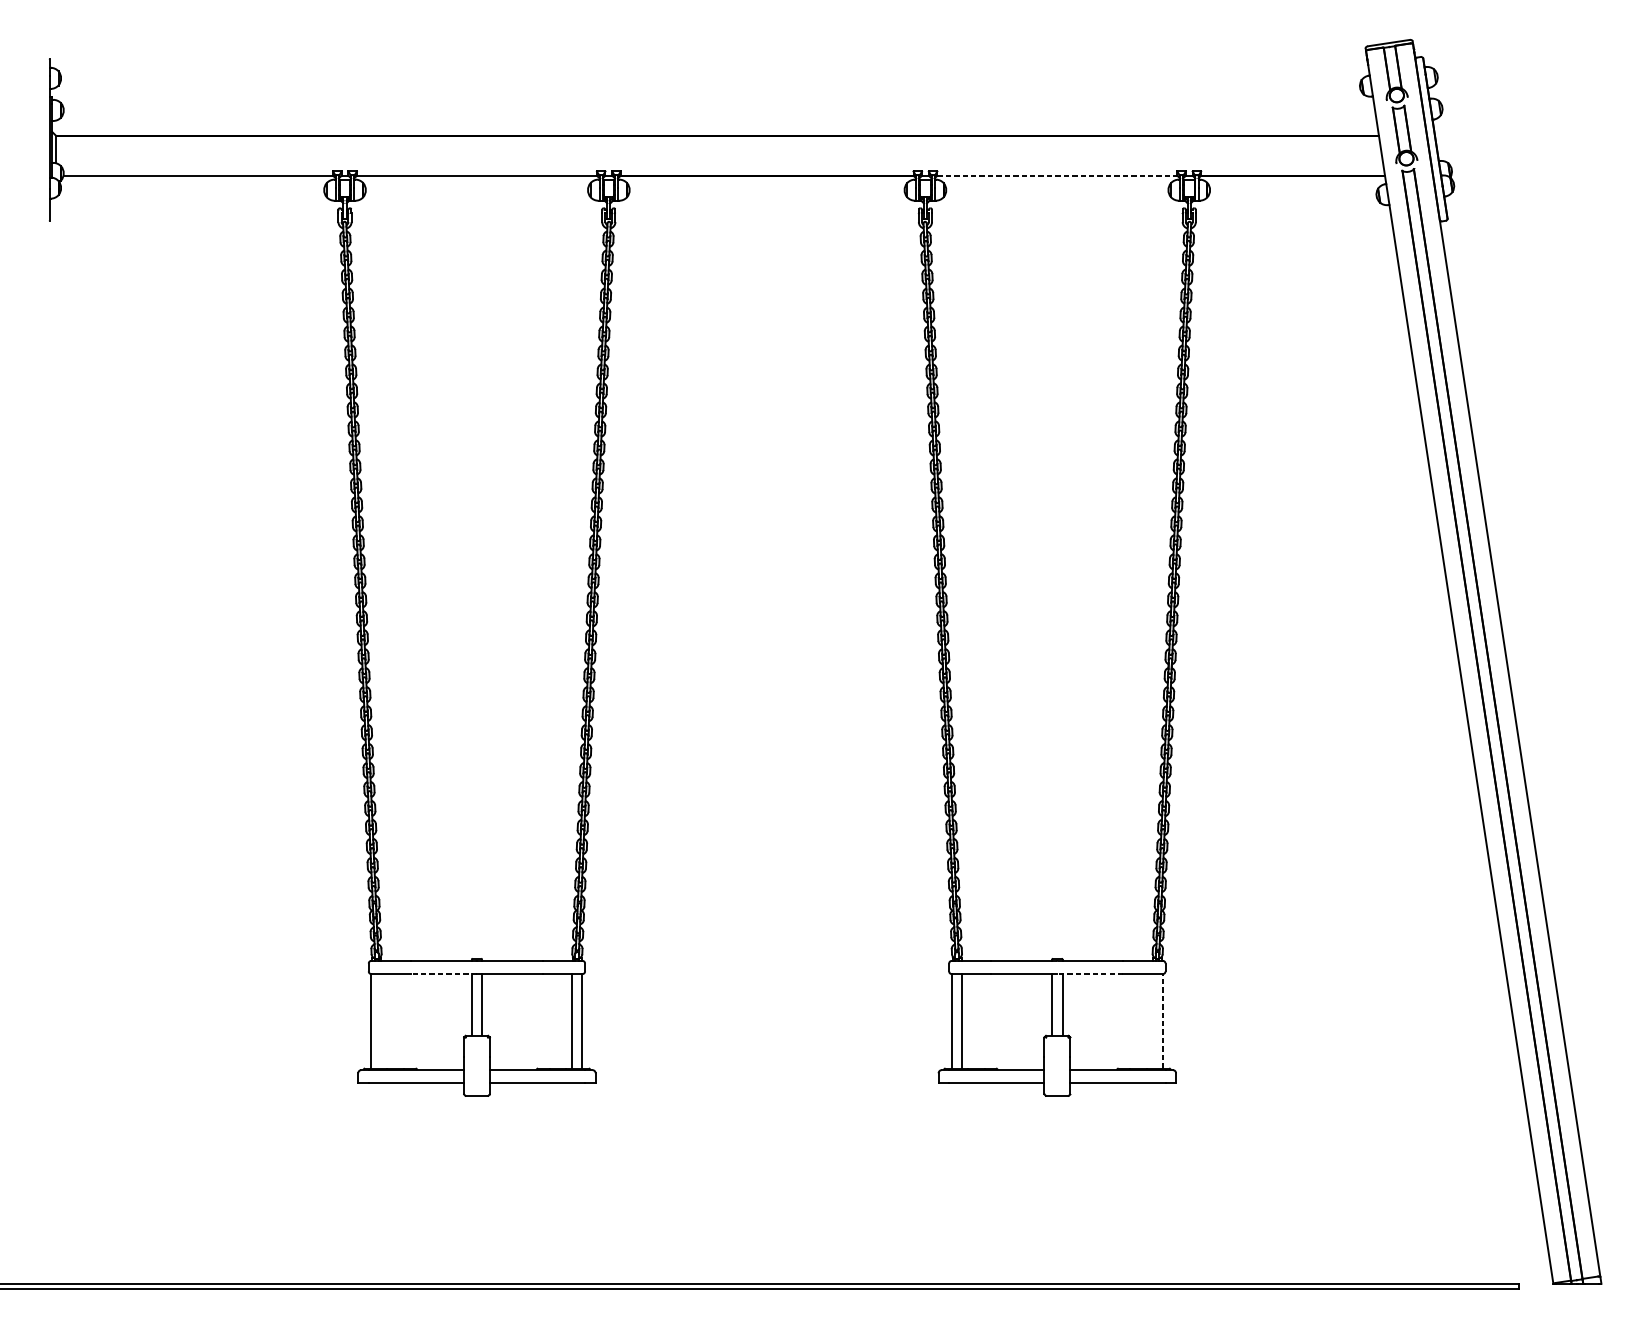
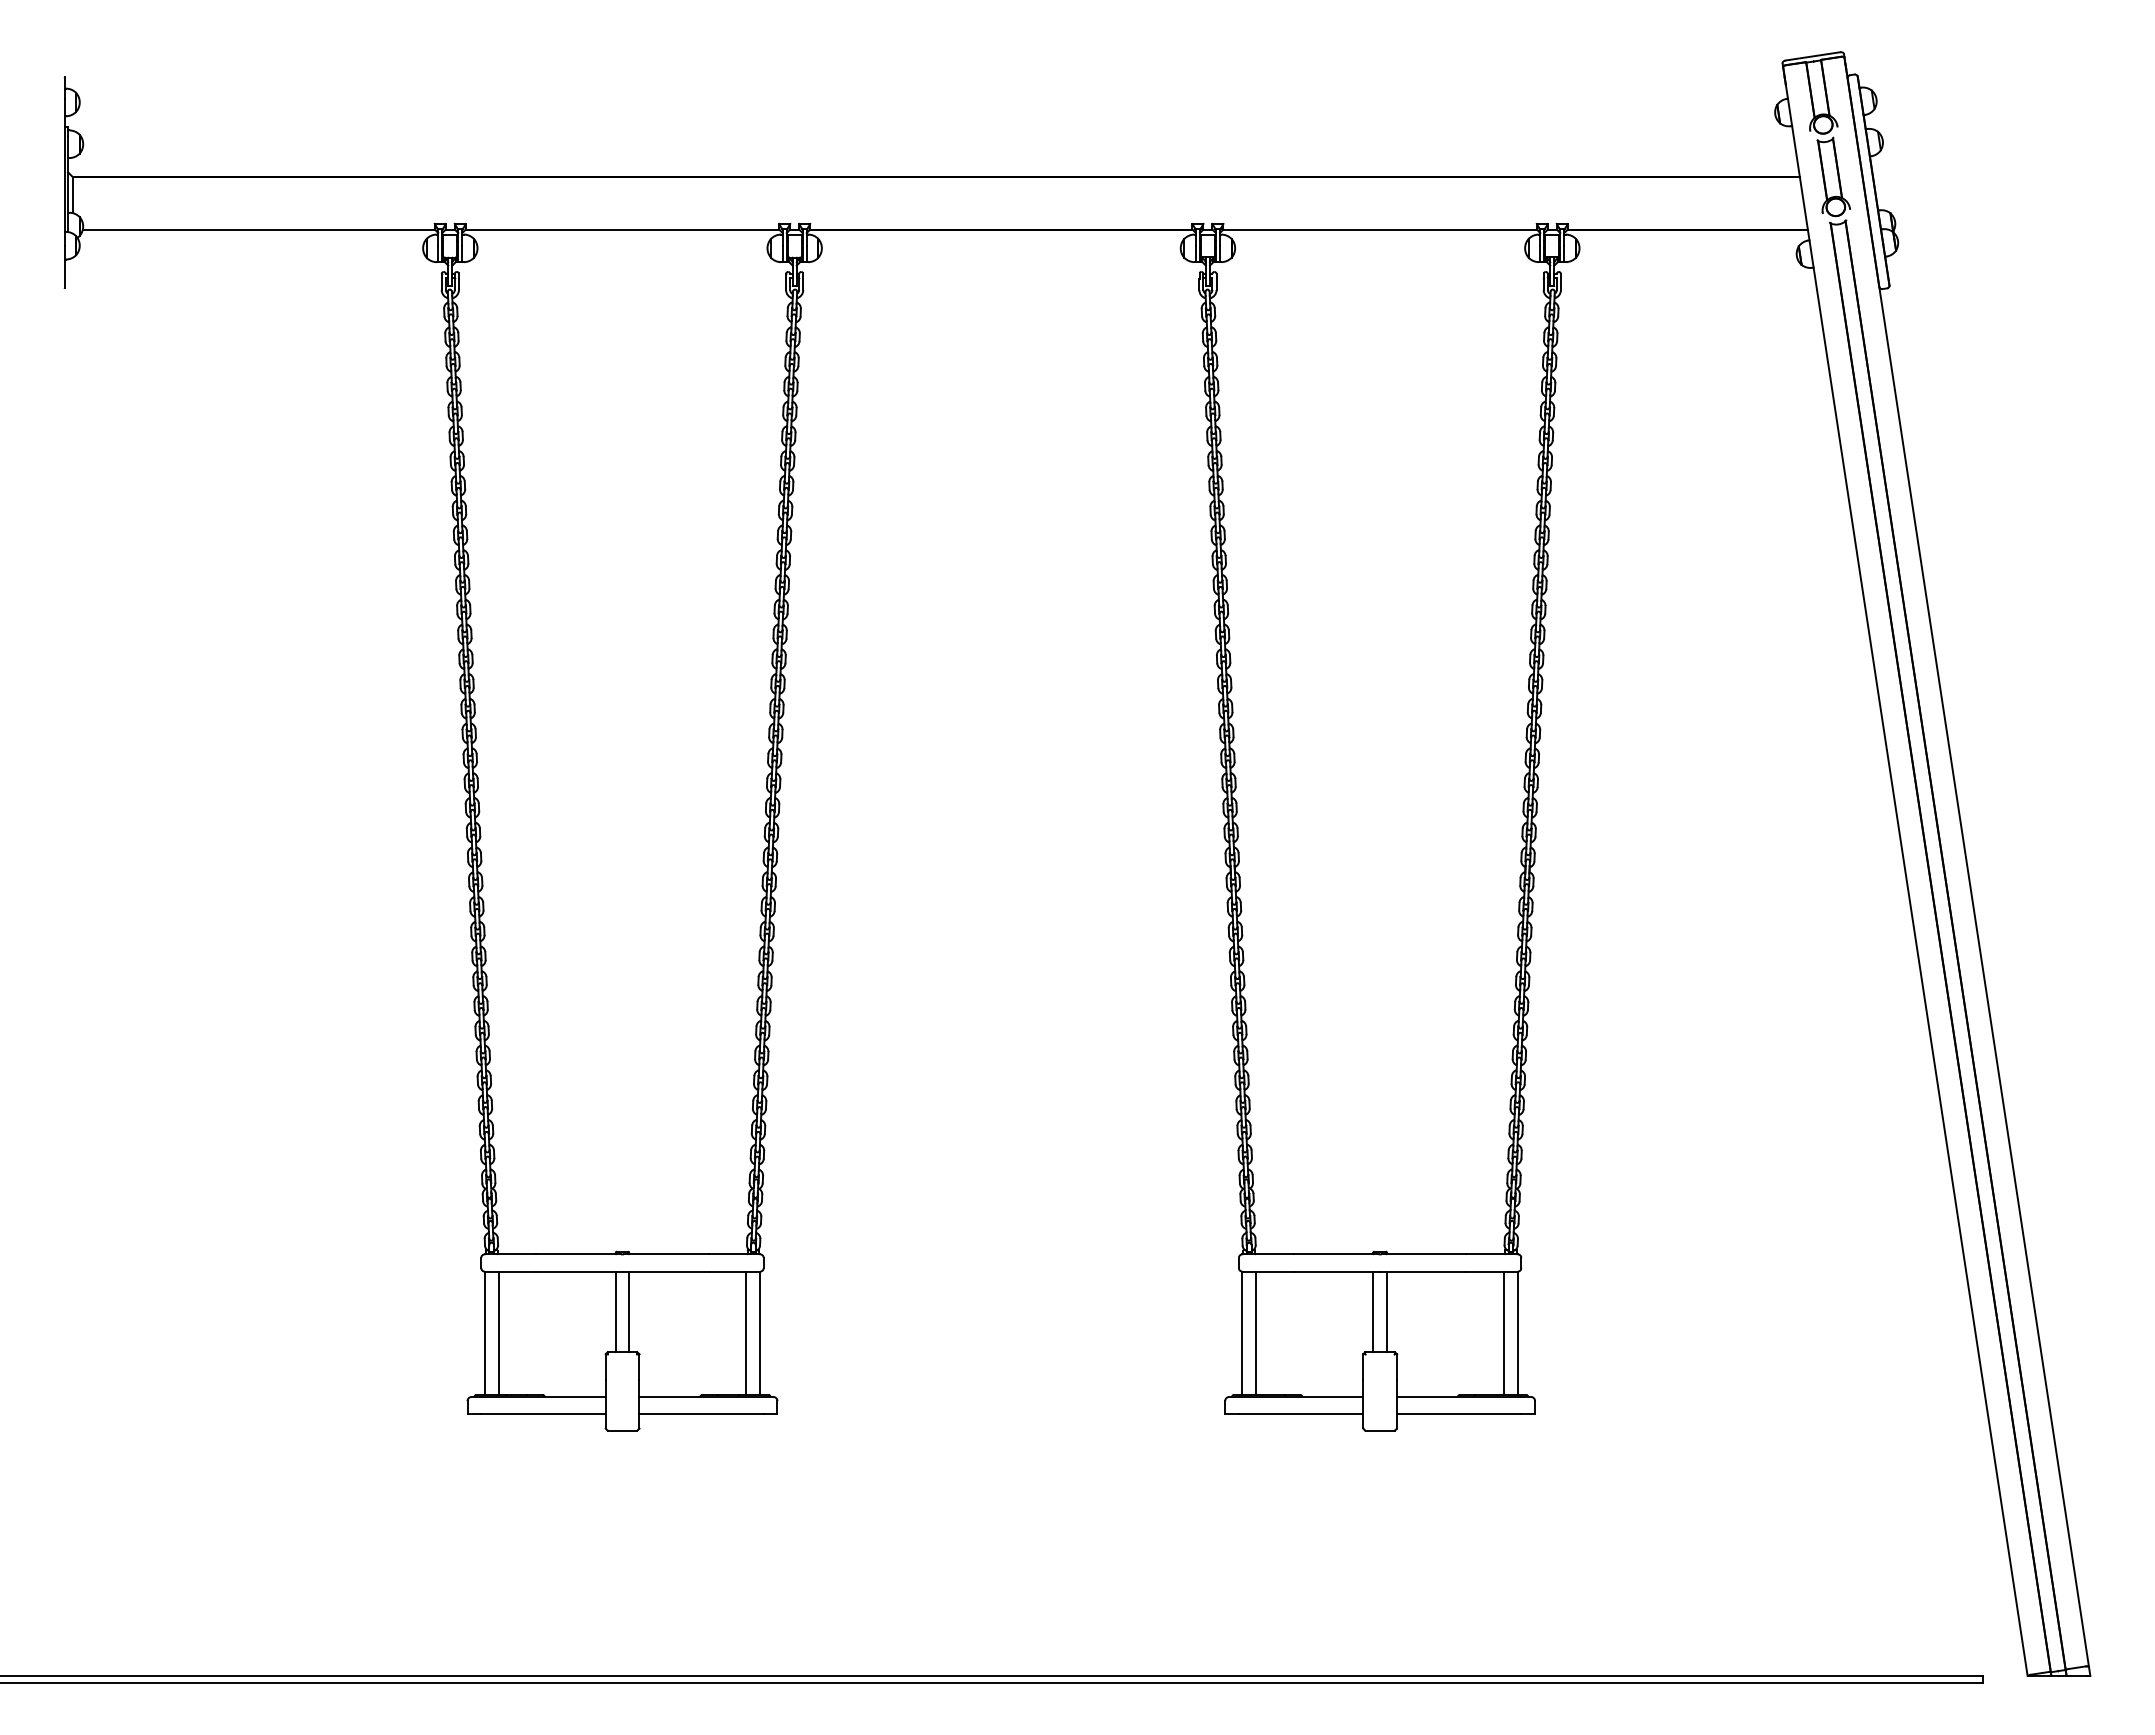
line: (1057, 175) -> (1380, 229), dashed -> solid
line: (443, 974) -> (578, 1271), dashed -> solid
line: (1089, 974) -> (1422, 1271), dashed -> solid
line: (381, 1020) -> (498, 1332), added
line: (1152, 1020) -> (1504, 1332), added
line: (1162, 1021) -> (1517, 1333), dashed -> solid

